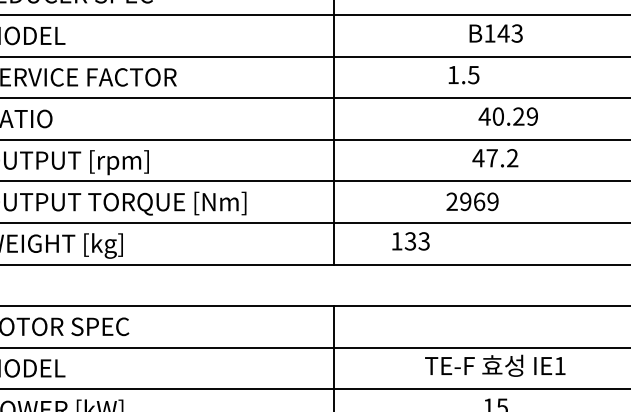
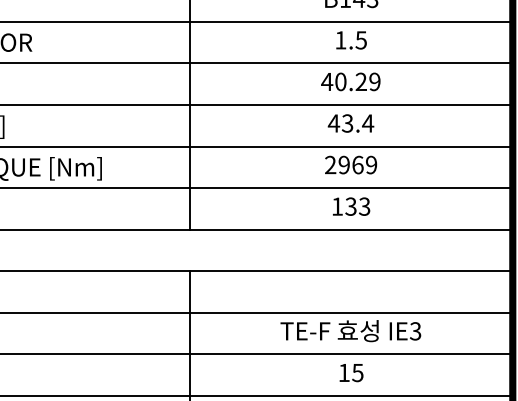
text: (463, 75) -> (350, 40), moved
text: (507, 116) -> (349, 81), moved
text: (502, 158) -> (357, 123), 47.2 -> 43.4
text: (472, 201) -> (350, 164), moved
text: (410, 241) -> (350, 206), moved
text: (559, 365) -> (414, 330), IE1 -> IE3

